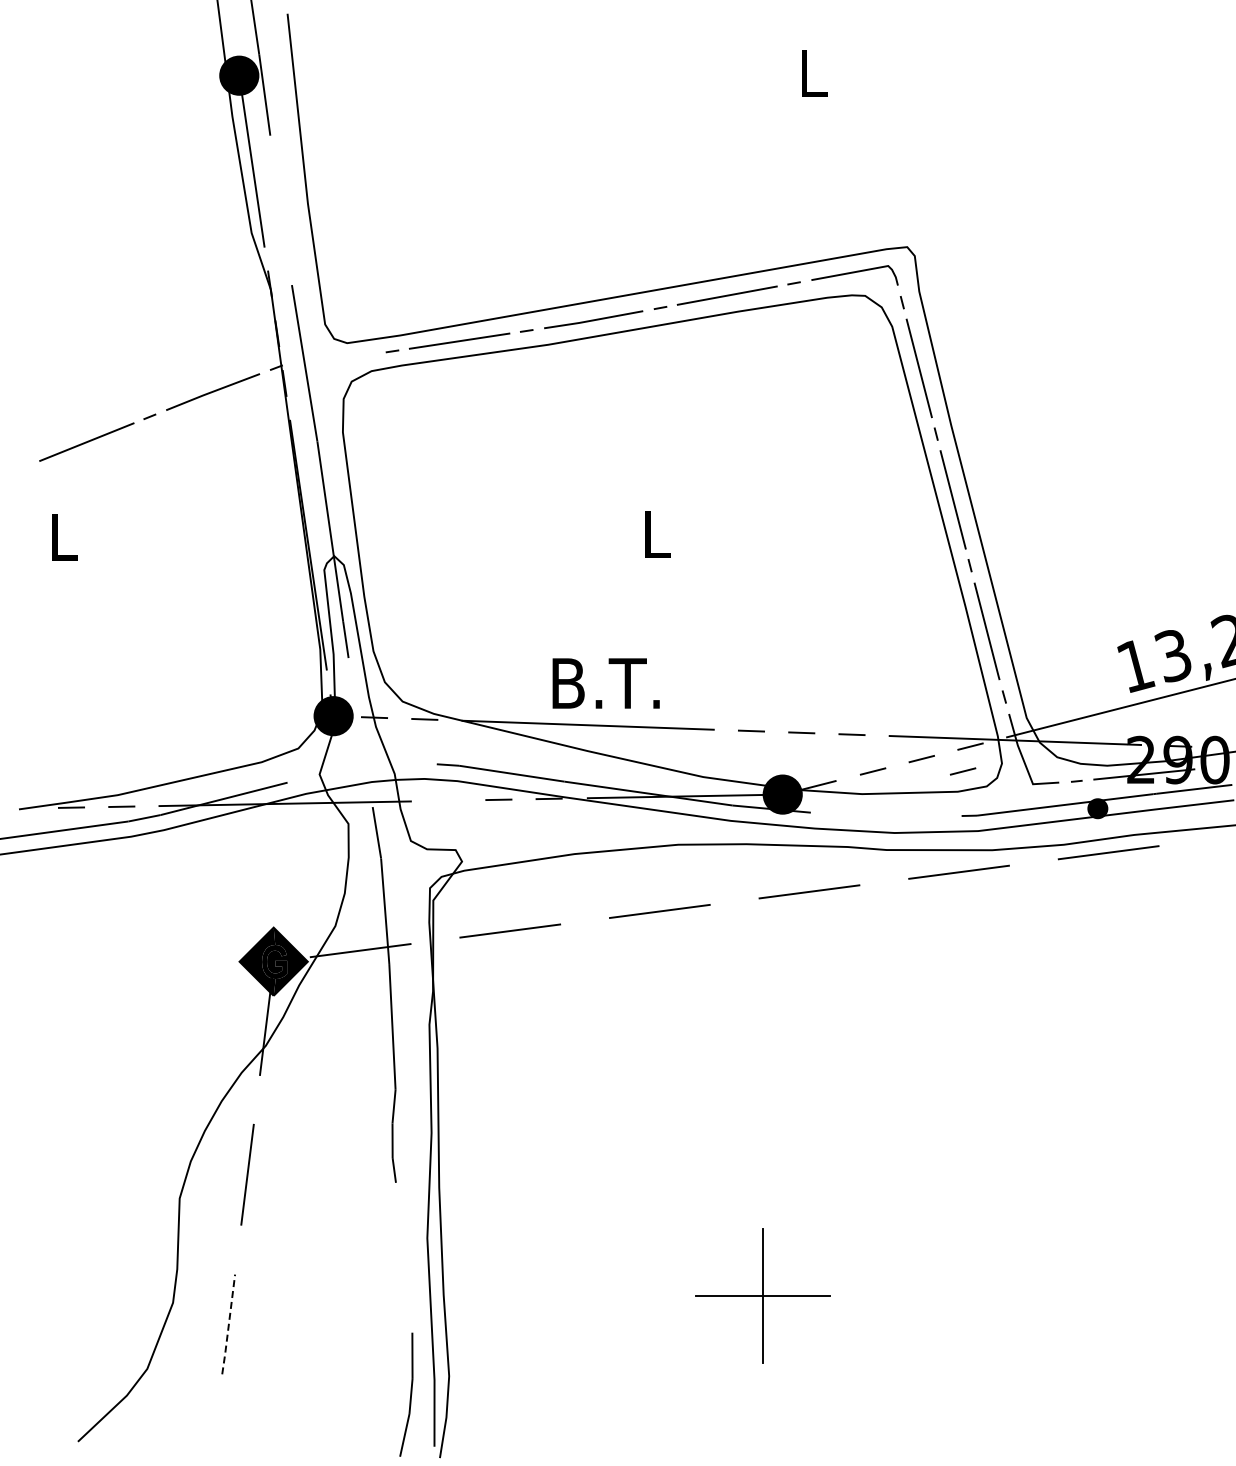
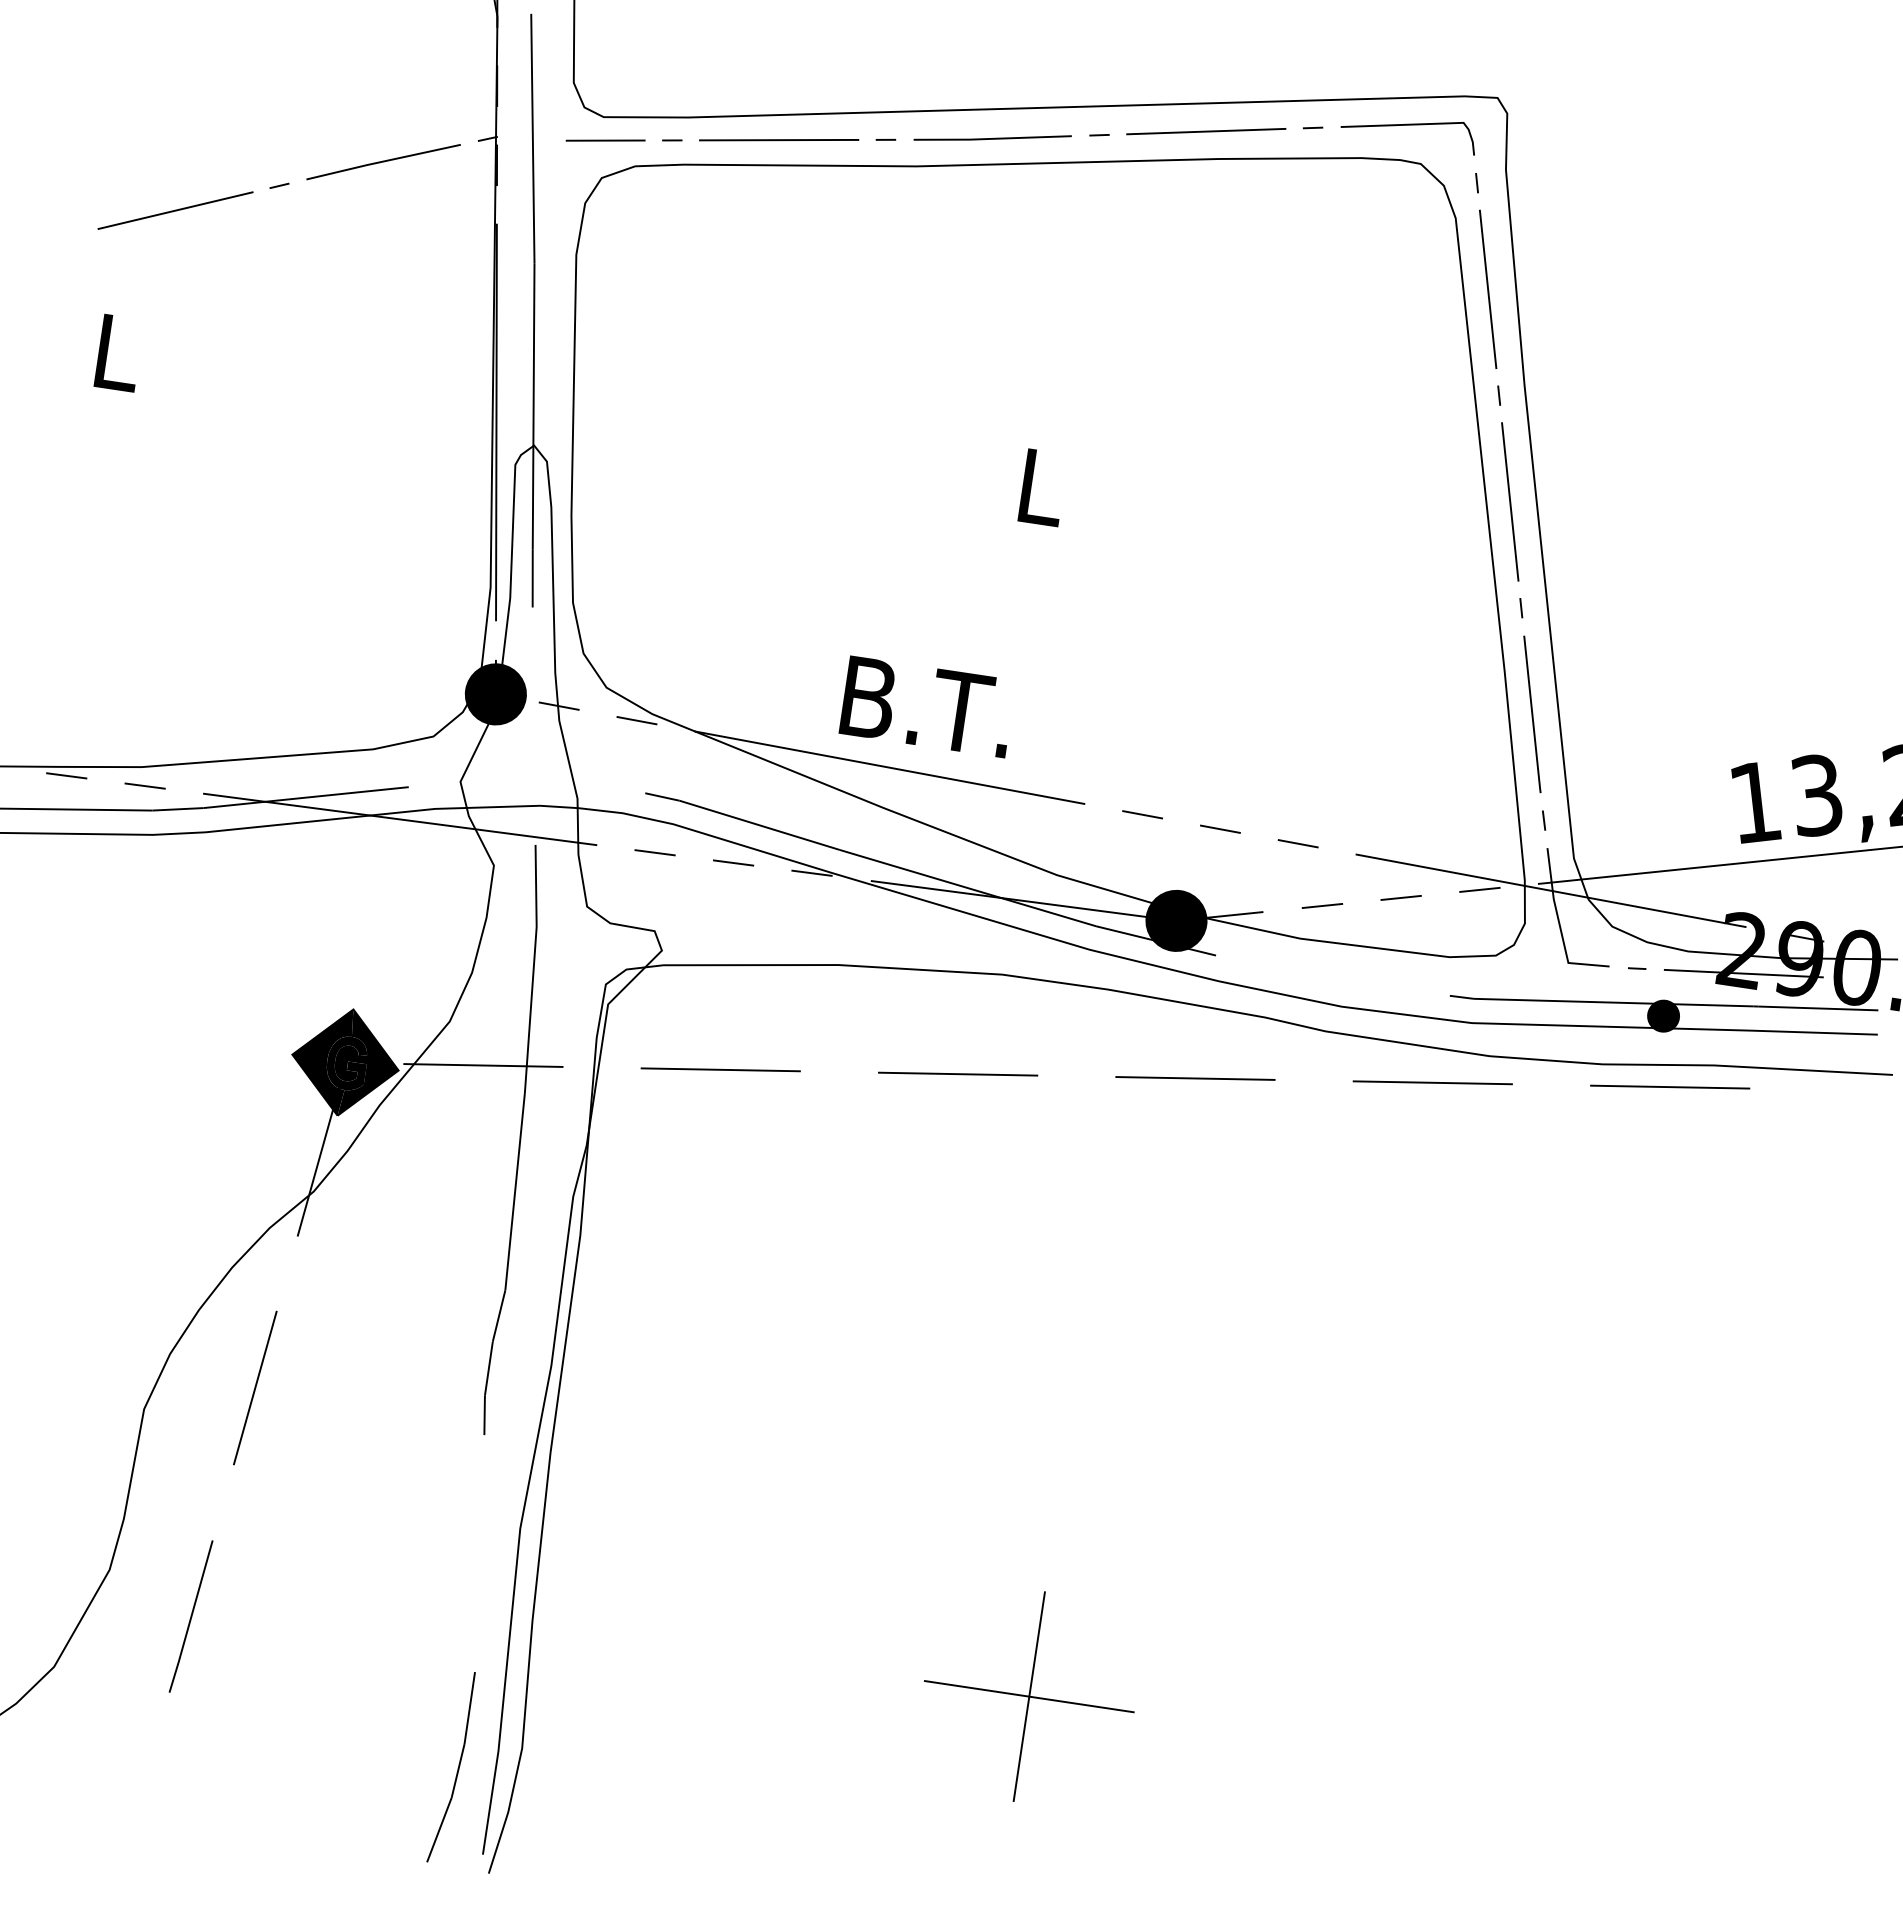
line: (350, 357) -> (605, 140), added
line: (963, 771) -> (1463, 926), removed
line: (448, 800) -> (655, 852), added
line: (228, 1325) -> (190, 1618), dashed -> solid

